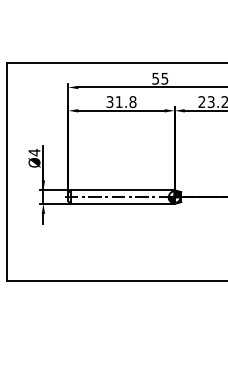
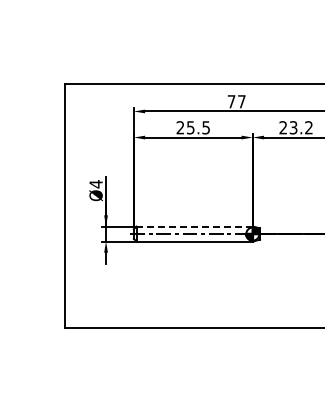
text: (160, 78) -> (236, 101), 55 -> 77
text: (121, 101) -> (193, 127), 31.8 -> 25.5
line: (122, 190) -> (194, 226), solid -> dashed

